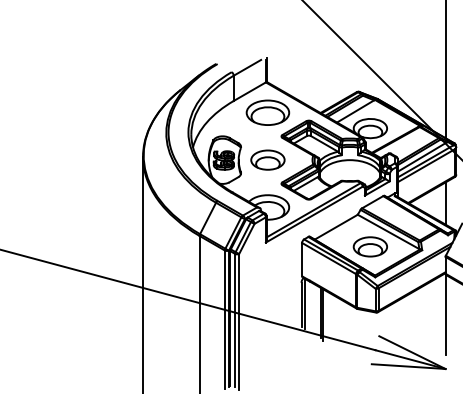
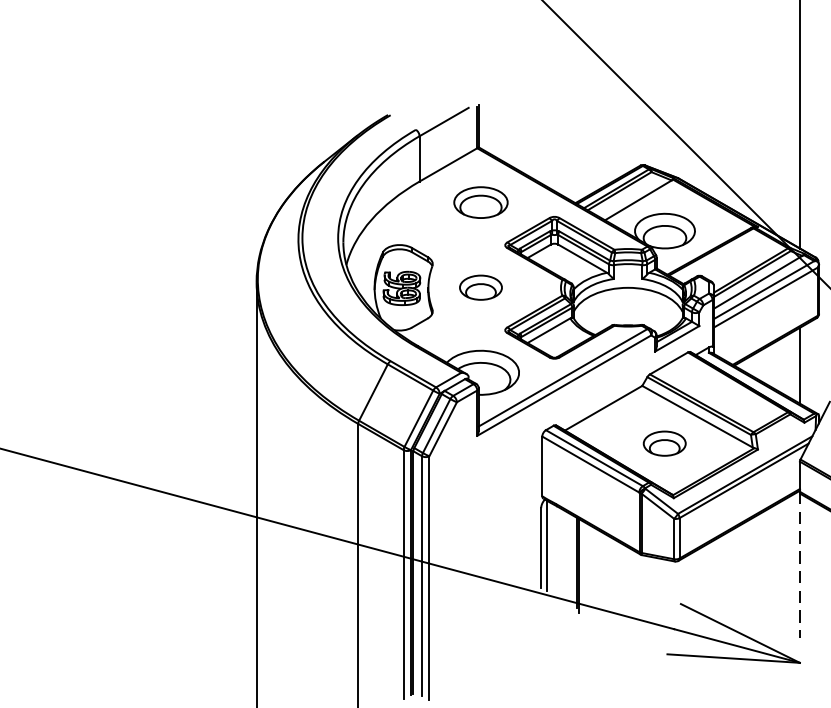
part: (267, 112) -> (480, 202), size x0.7
part: (267, 159) -> (480, 286), size x0.7
part: (369, 246) -> (663, 442), size x0.7
line: (445, 314) -> (799, 565), solid -> dashed

